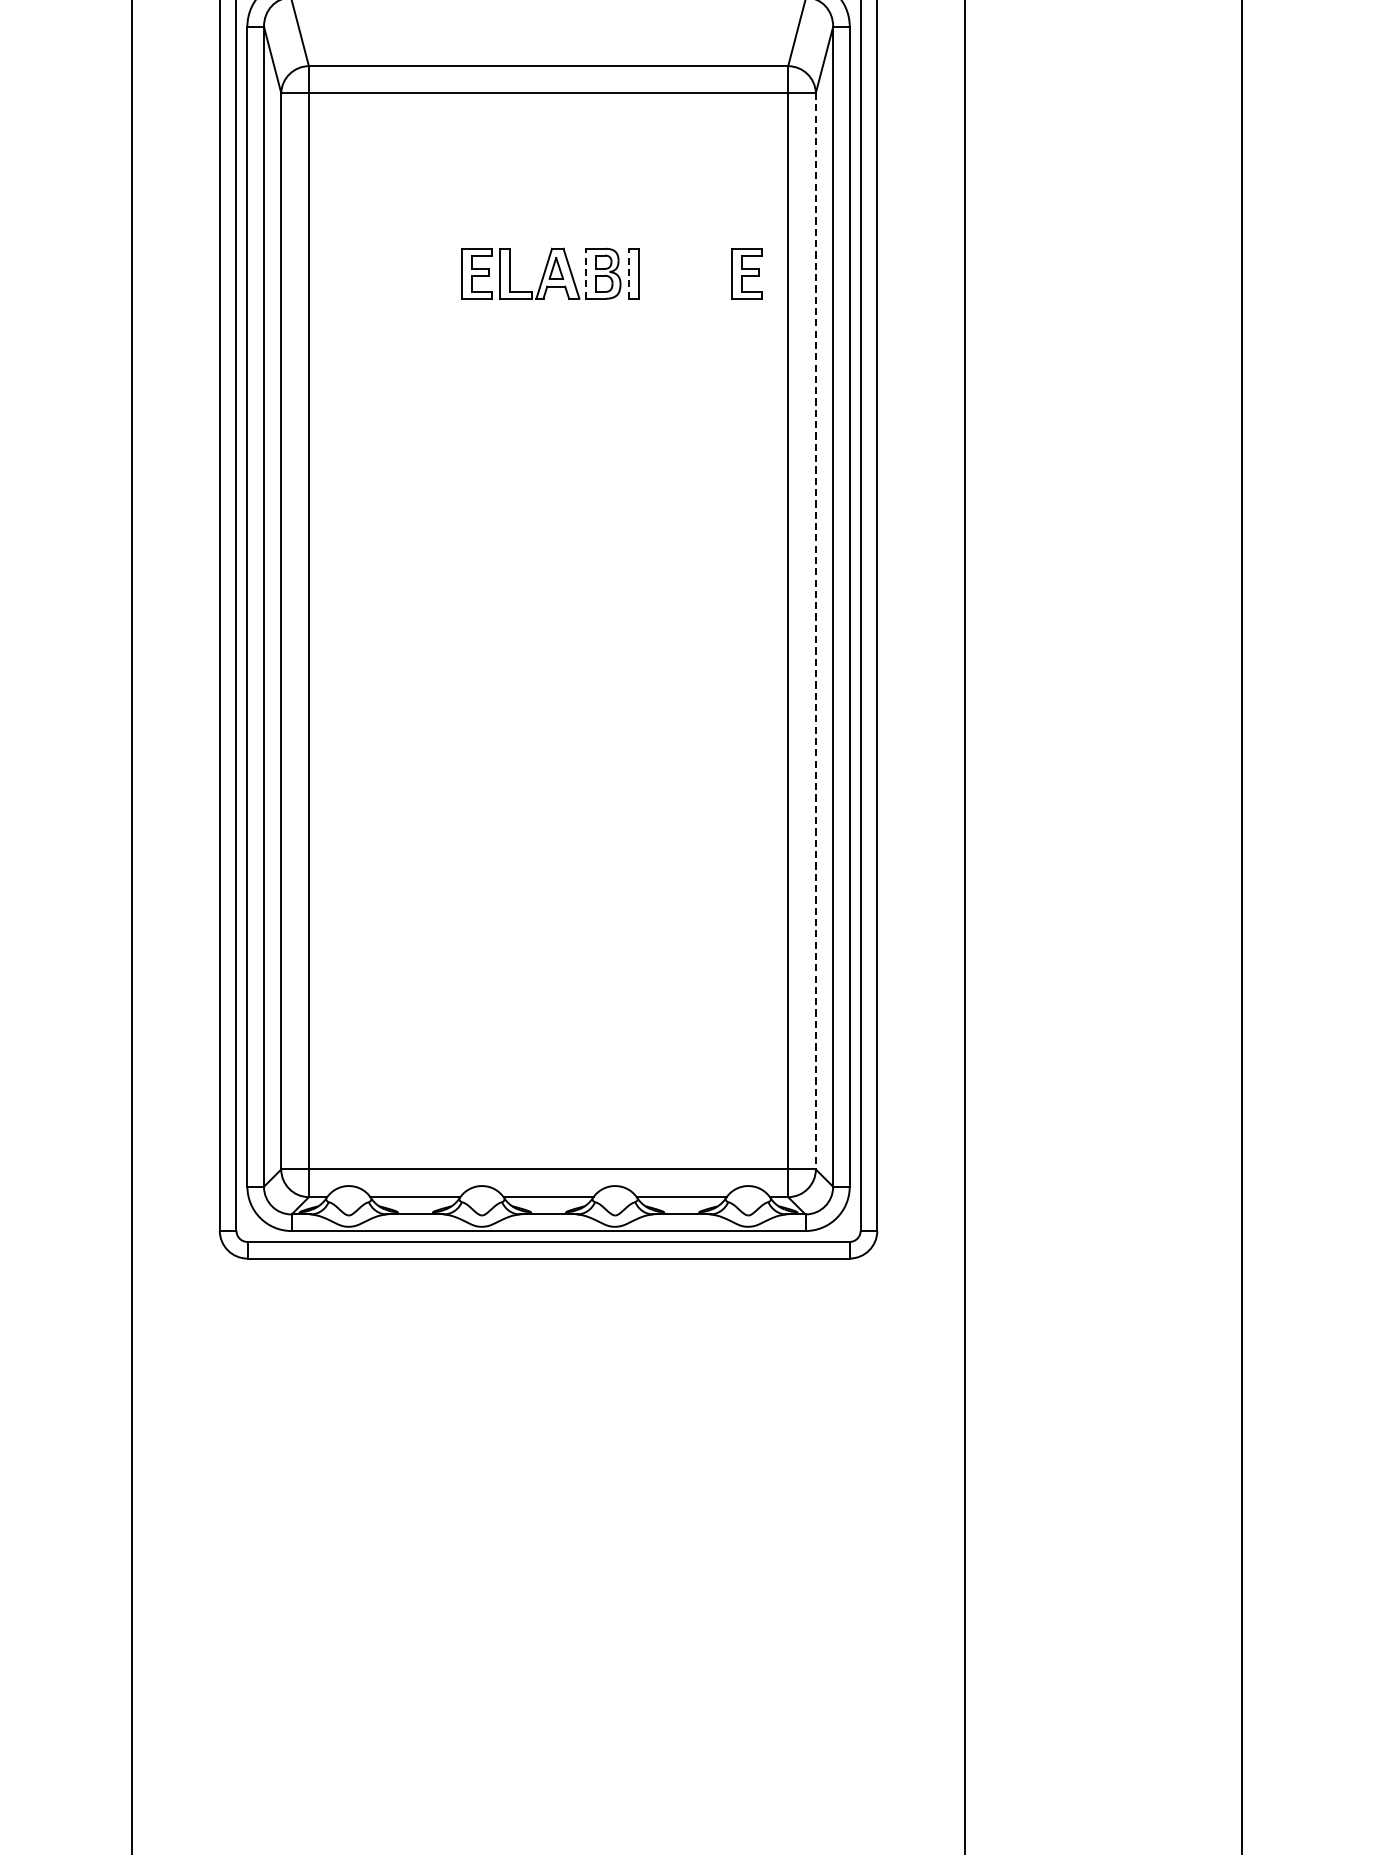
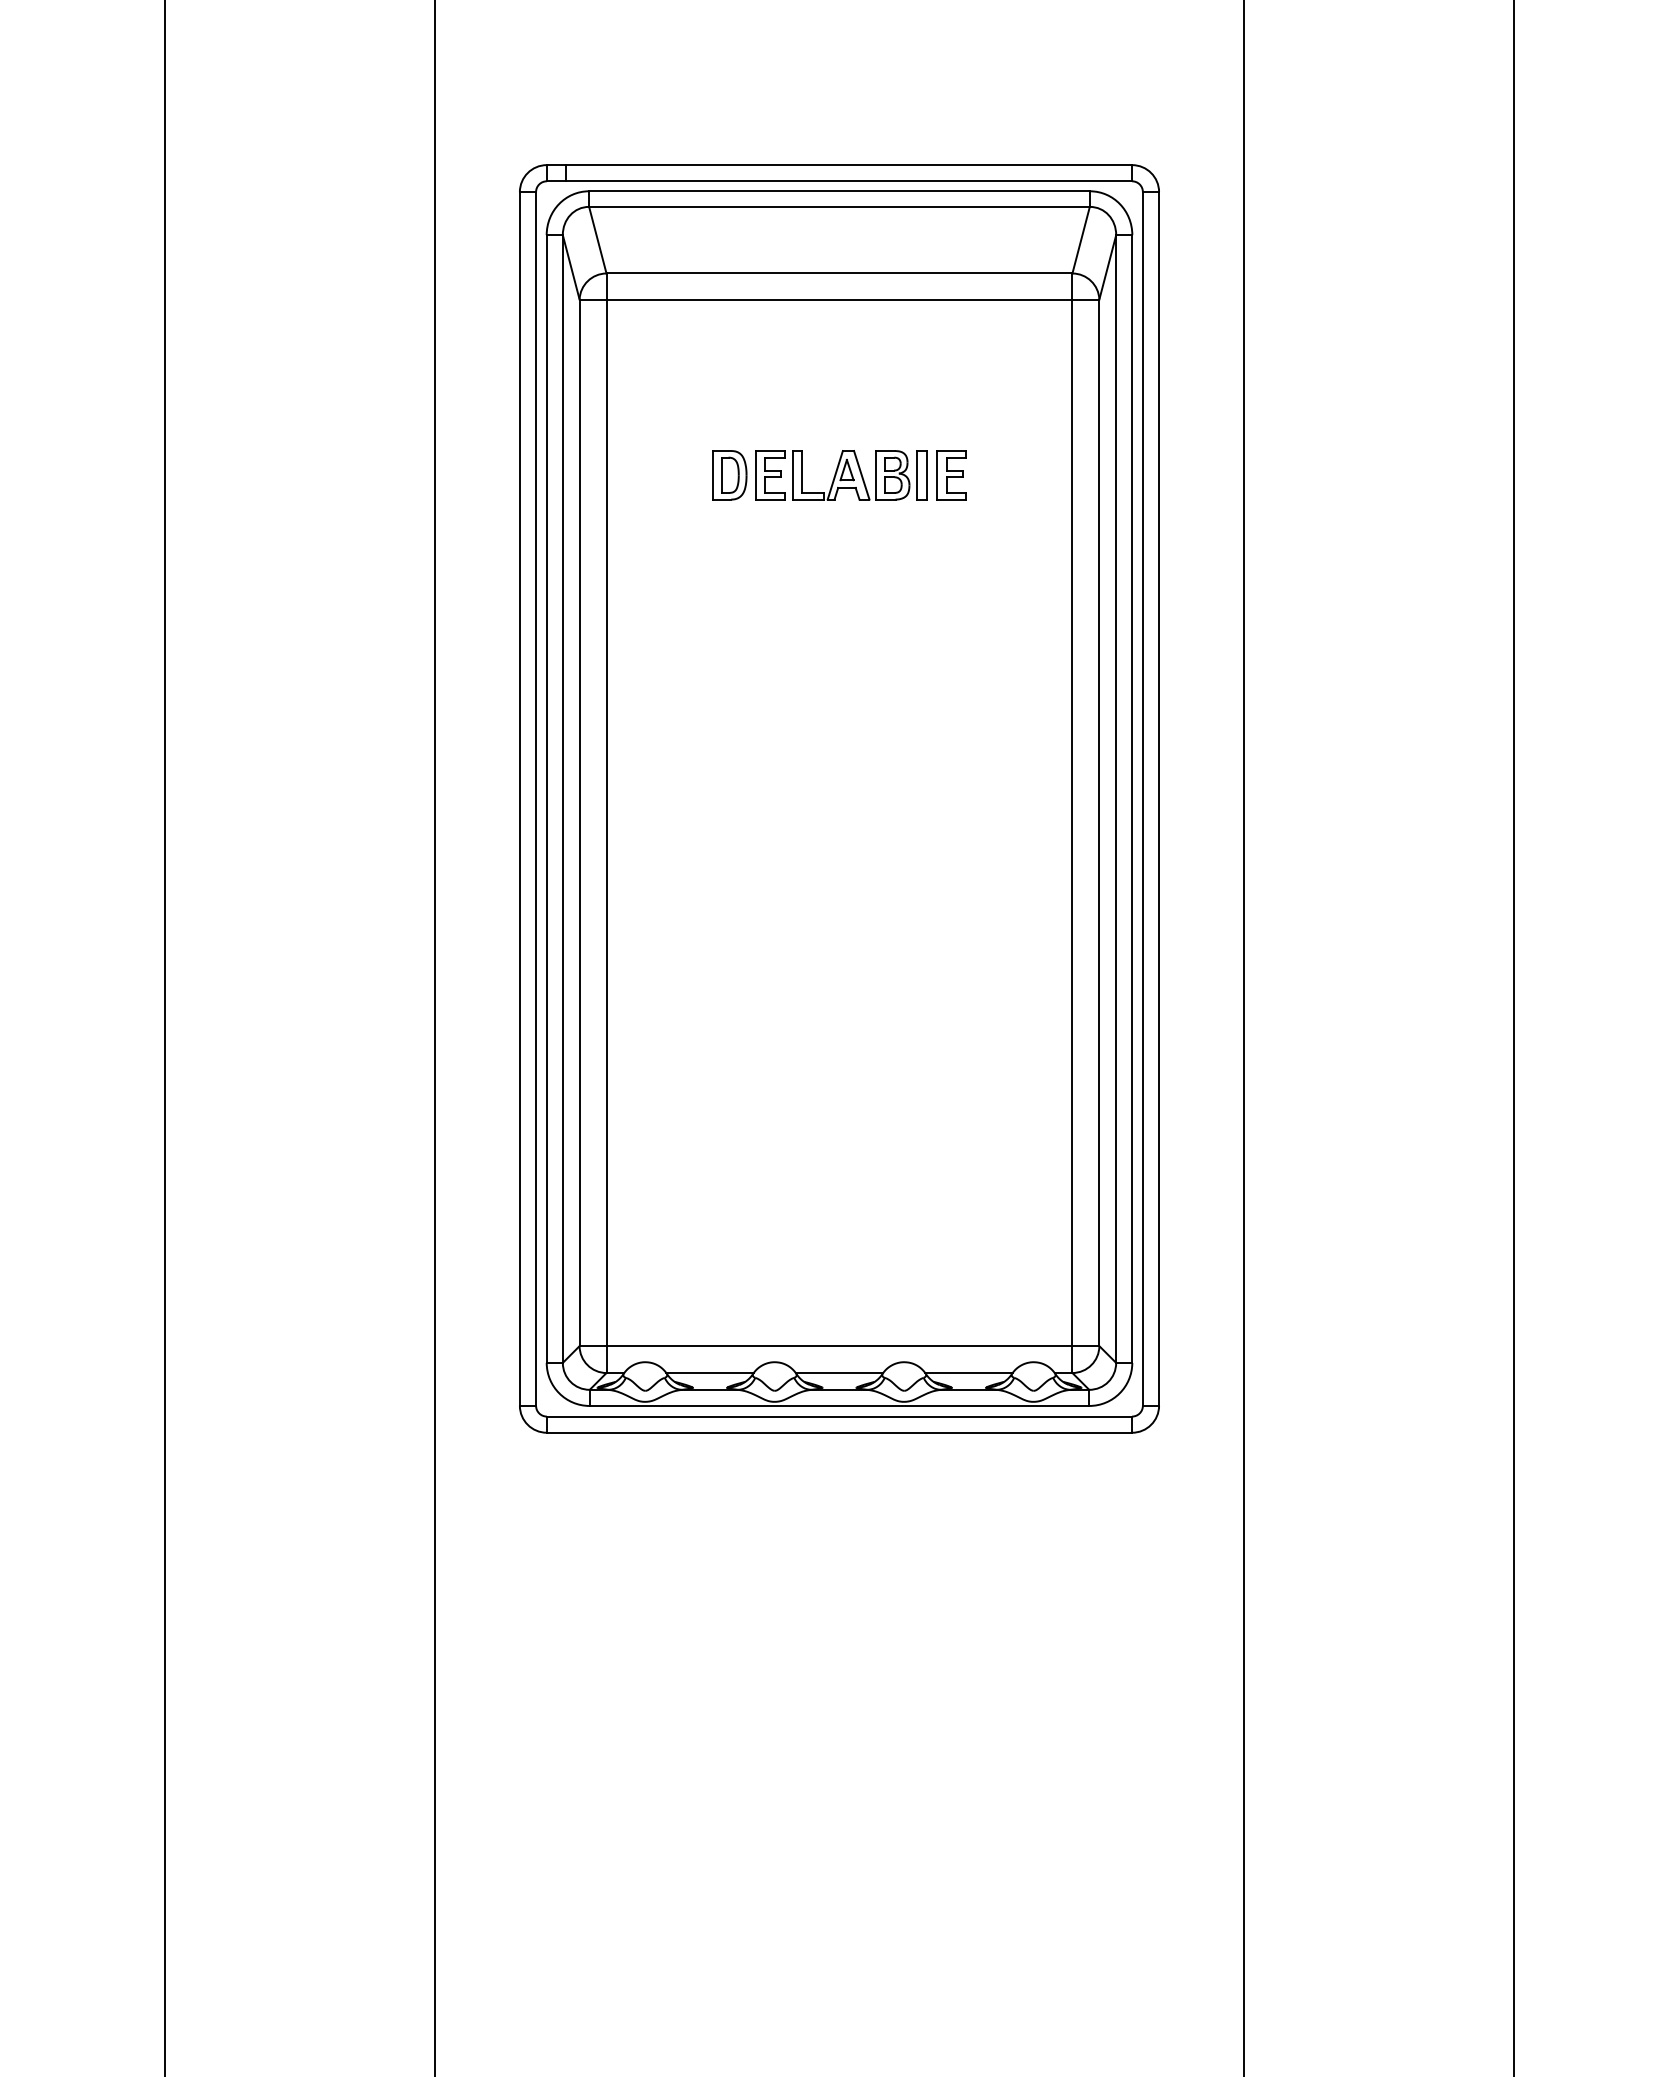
line: (585, 272) -> (875, 474), dashed -> solid
line: (628, 272) -> (917, 474), dashed -> solid
part: (435, 273) -> (729, 475), added
part: (747, 273) -> (951, 475), moved
line: (816, 631) -> (1099, 823), dashed -> solid

